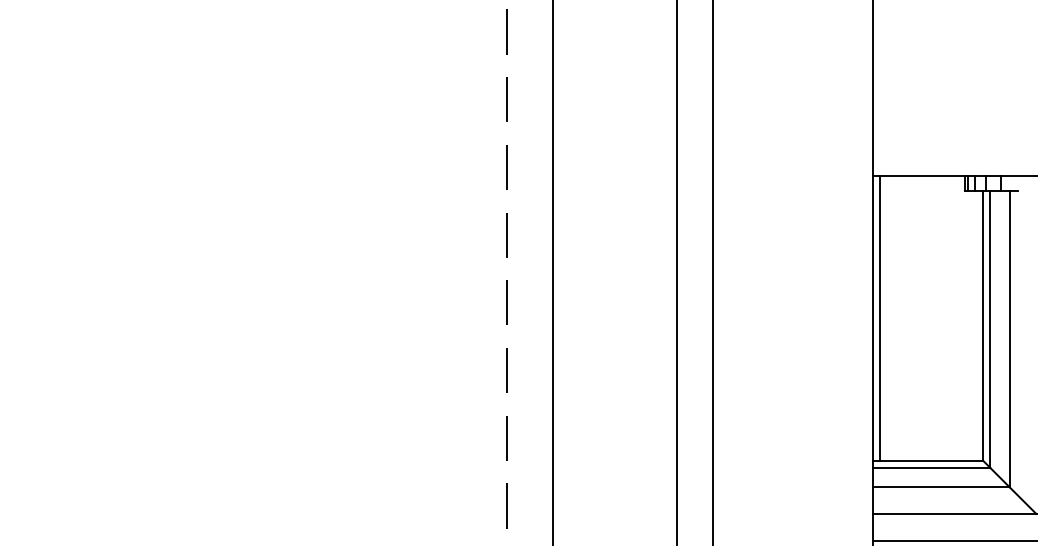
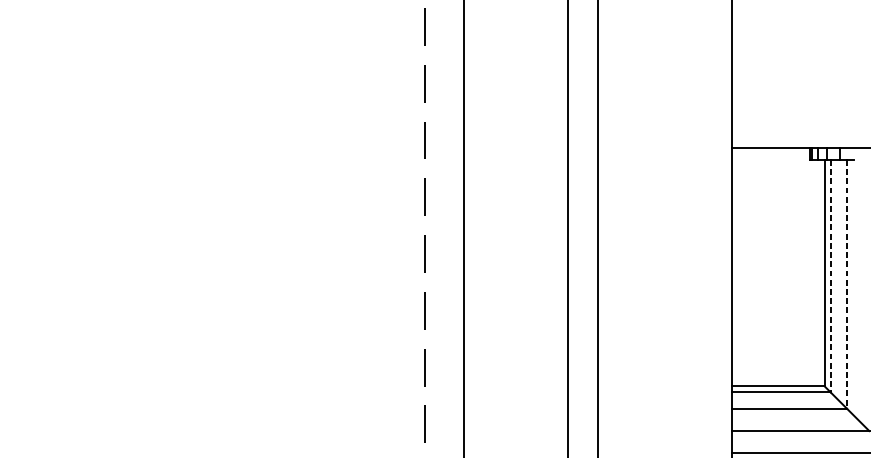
line: (879, 318) -> (737, 267), removed
line: (990, 329) -> (830, 276), solid -> dashed
line: (1009, 339) -> (846, 284), solid -> dashed

